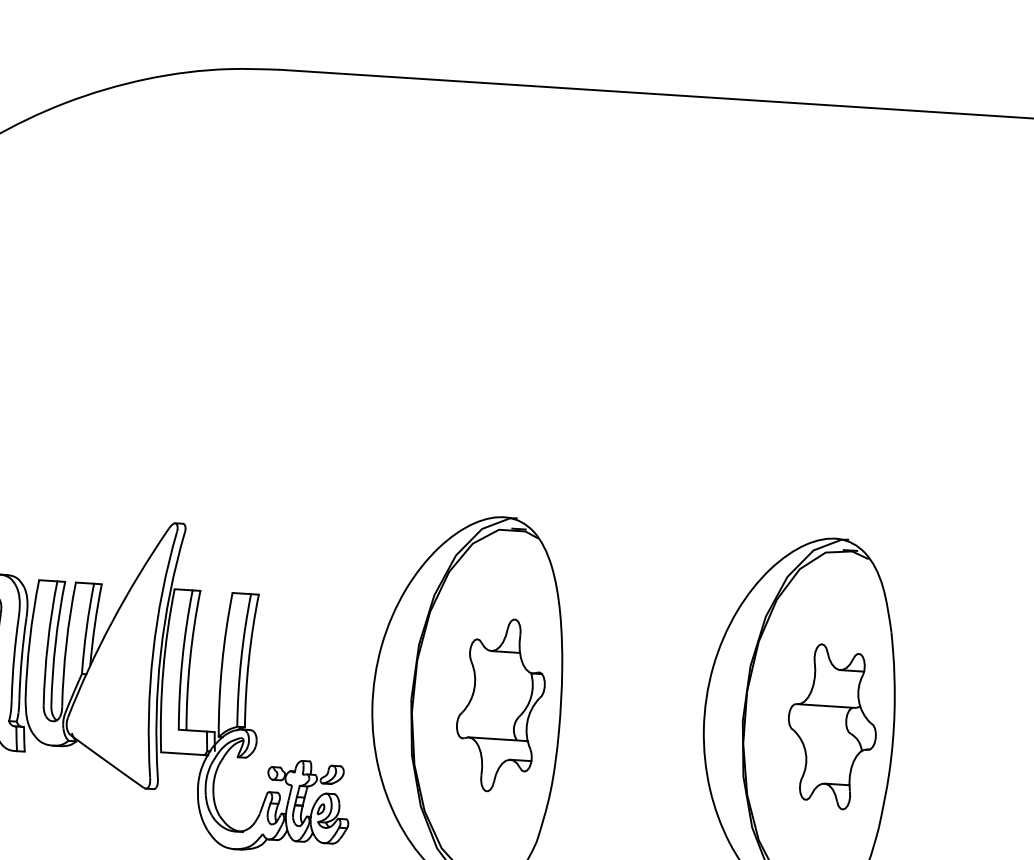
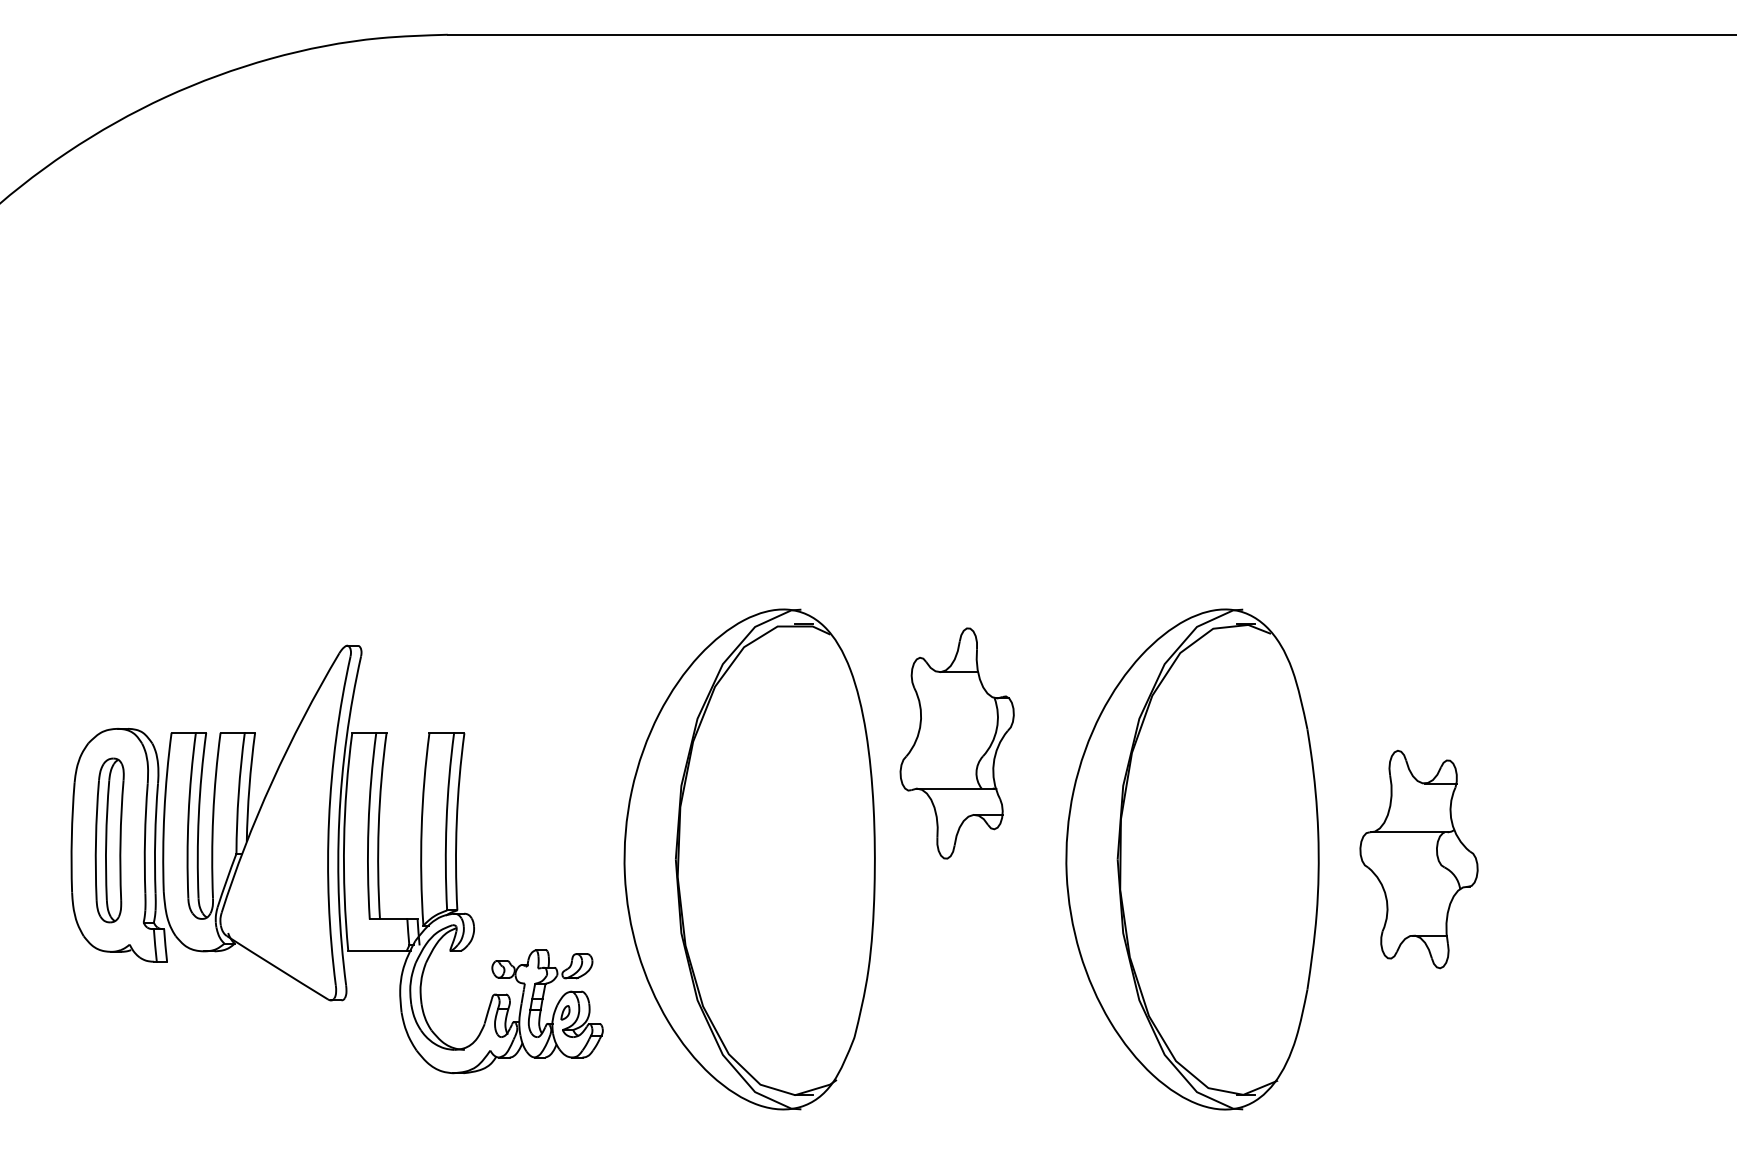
part: (500, 705) -> (956, 743), moved
part: (831, 726) -> (1418, 859), moved

